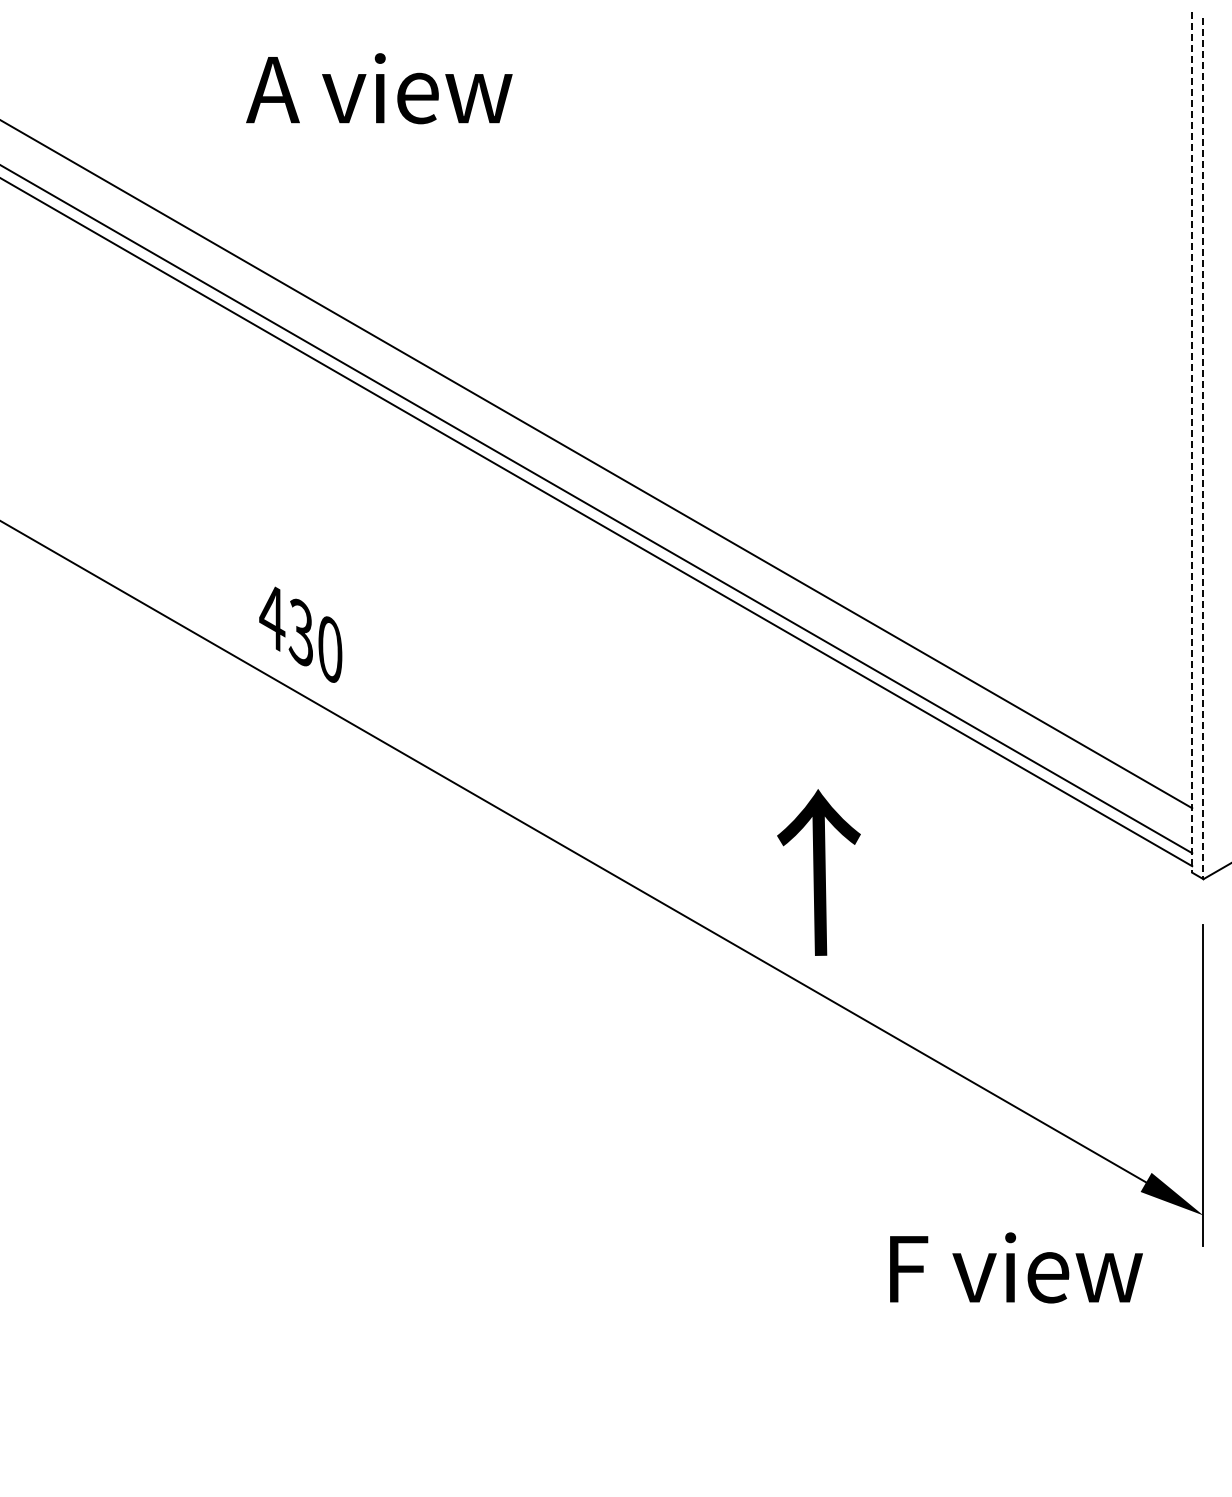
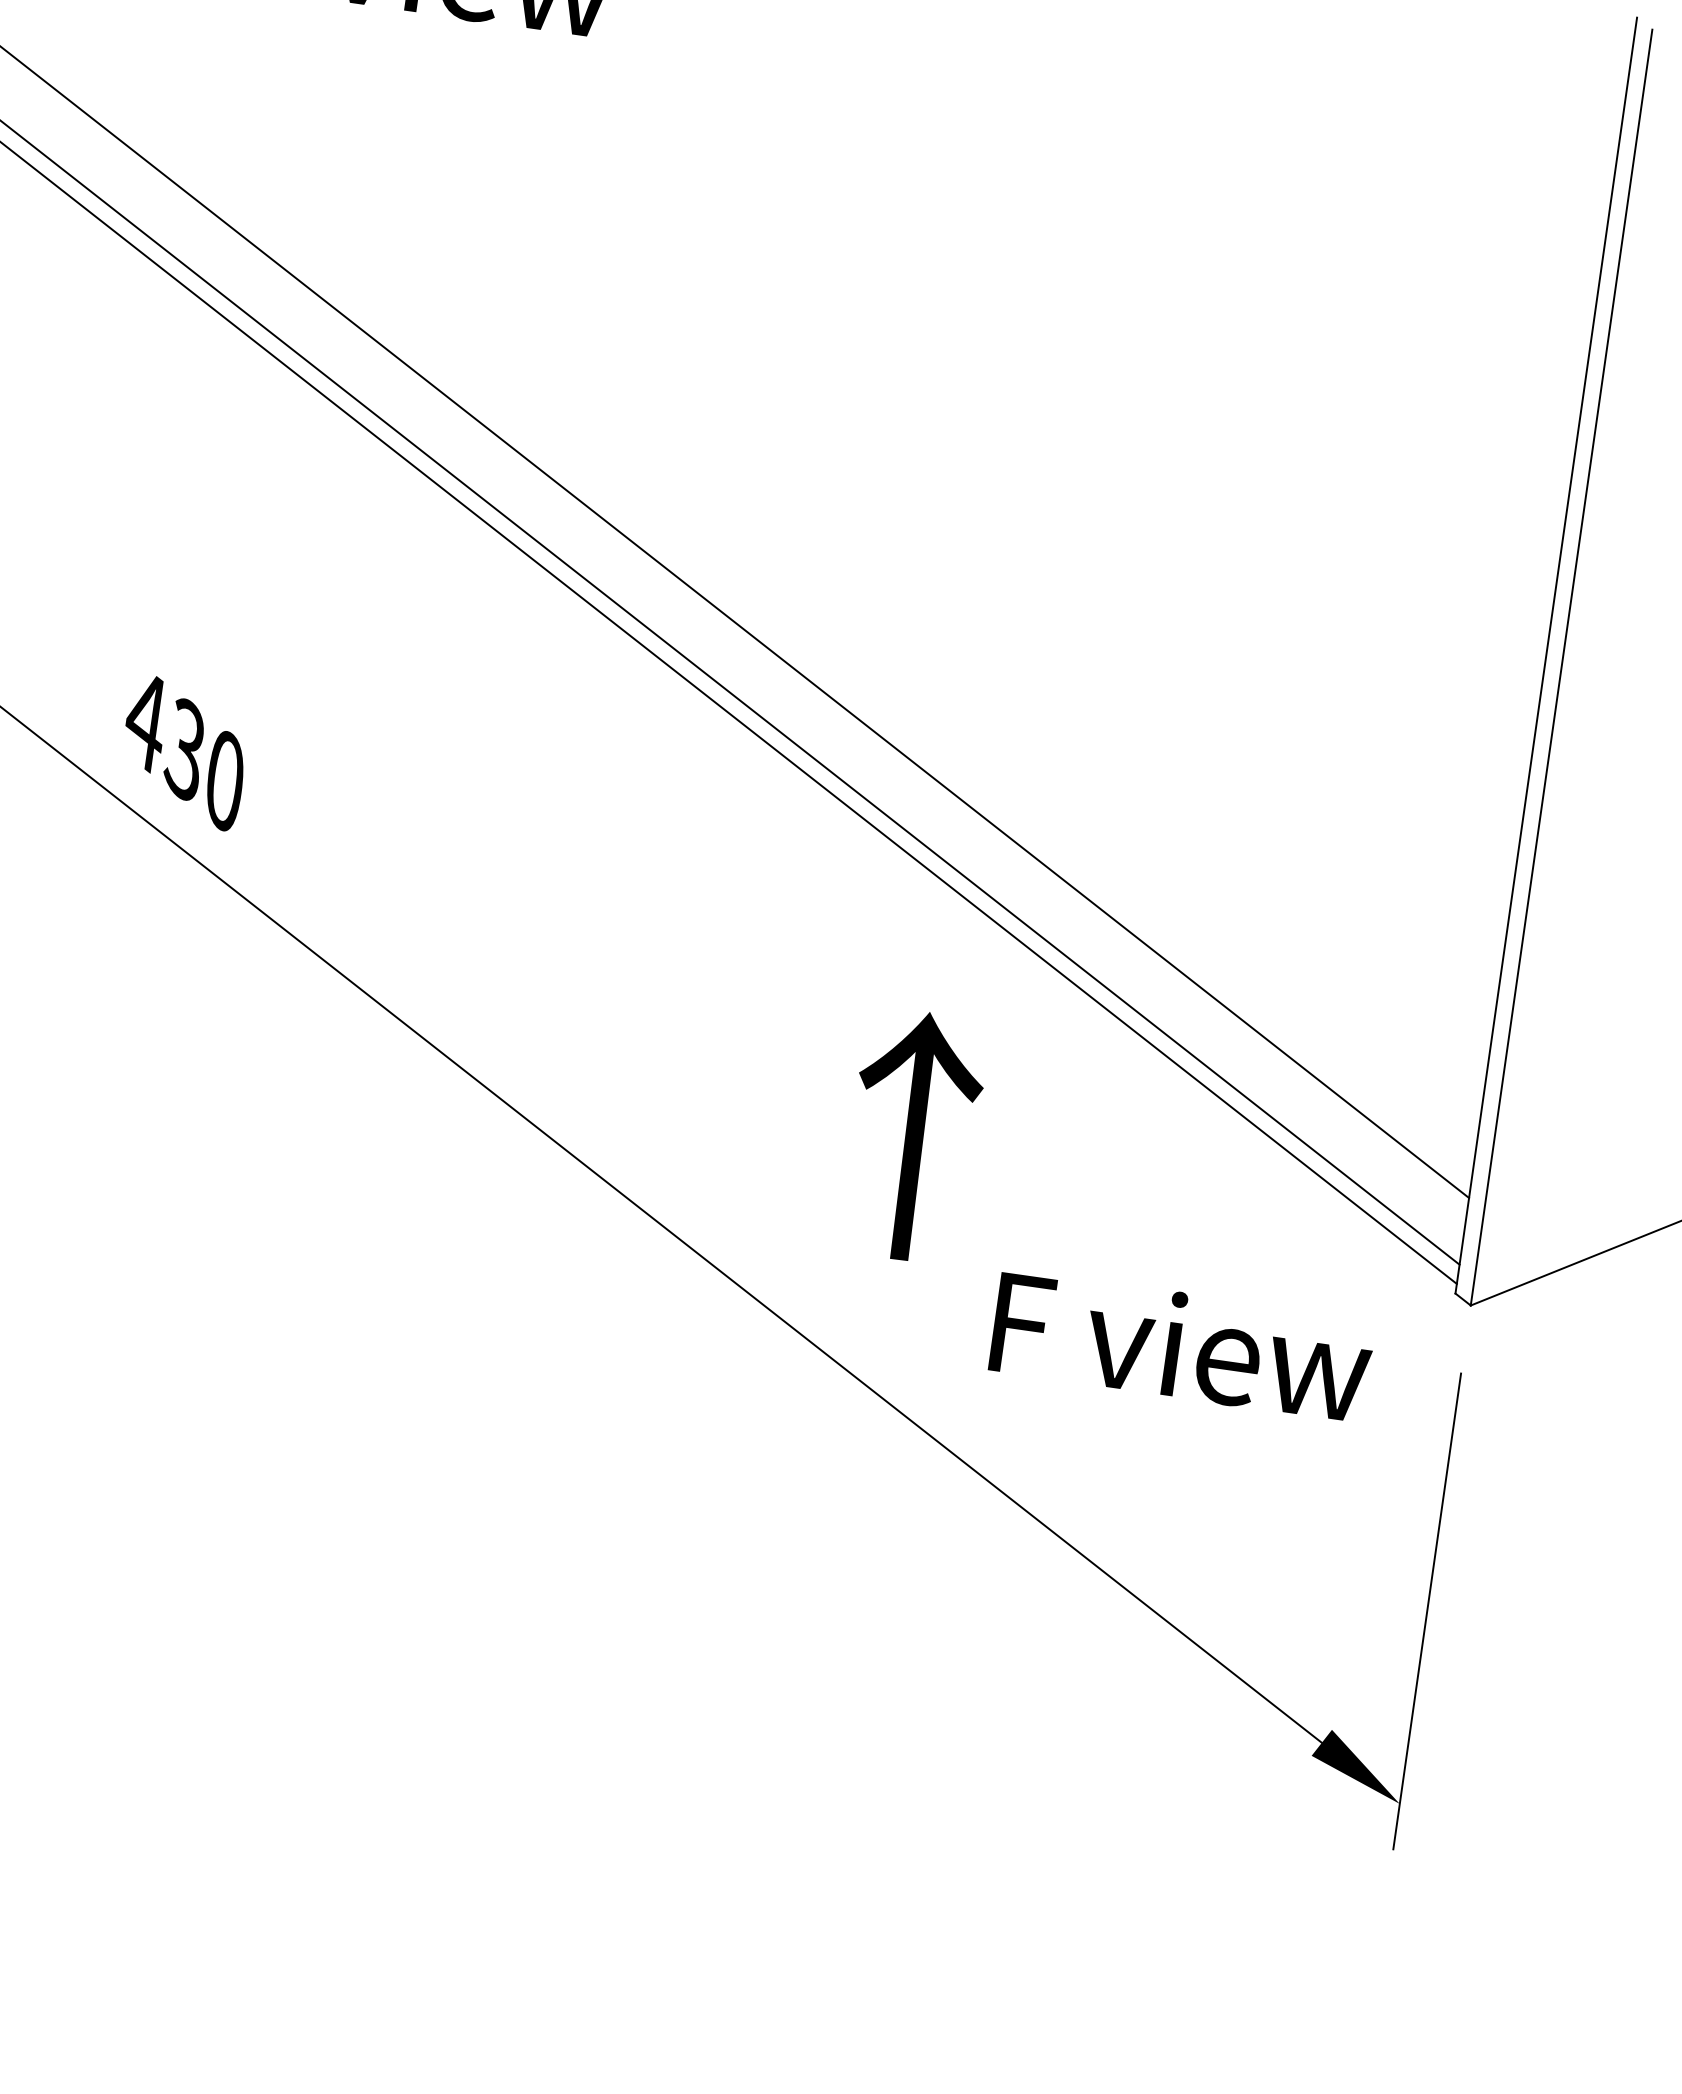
line: (1192, 442) -> (1546, 656), dashed -> solid
line: (1203, 449) -> (1561, 668), dashed -> solid
text: (818, 872) -> (912, 1135), moved
text: (1016, 1267) -> (1182, 1345), moved

